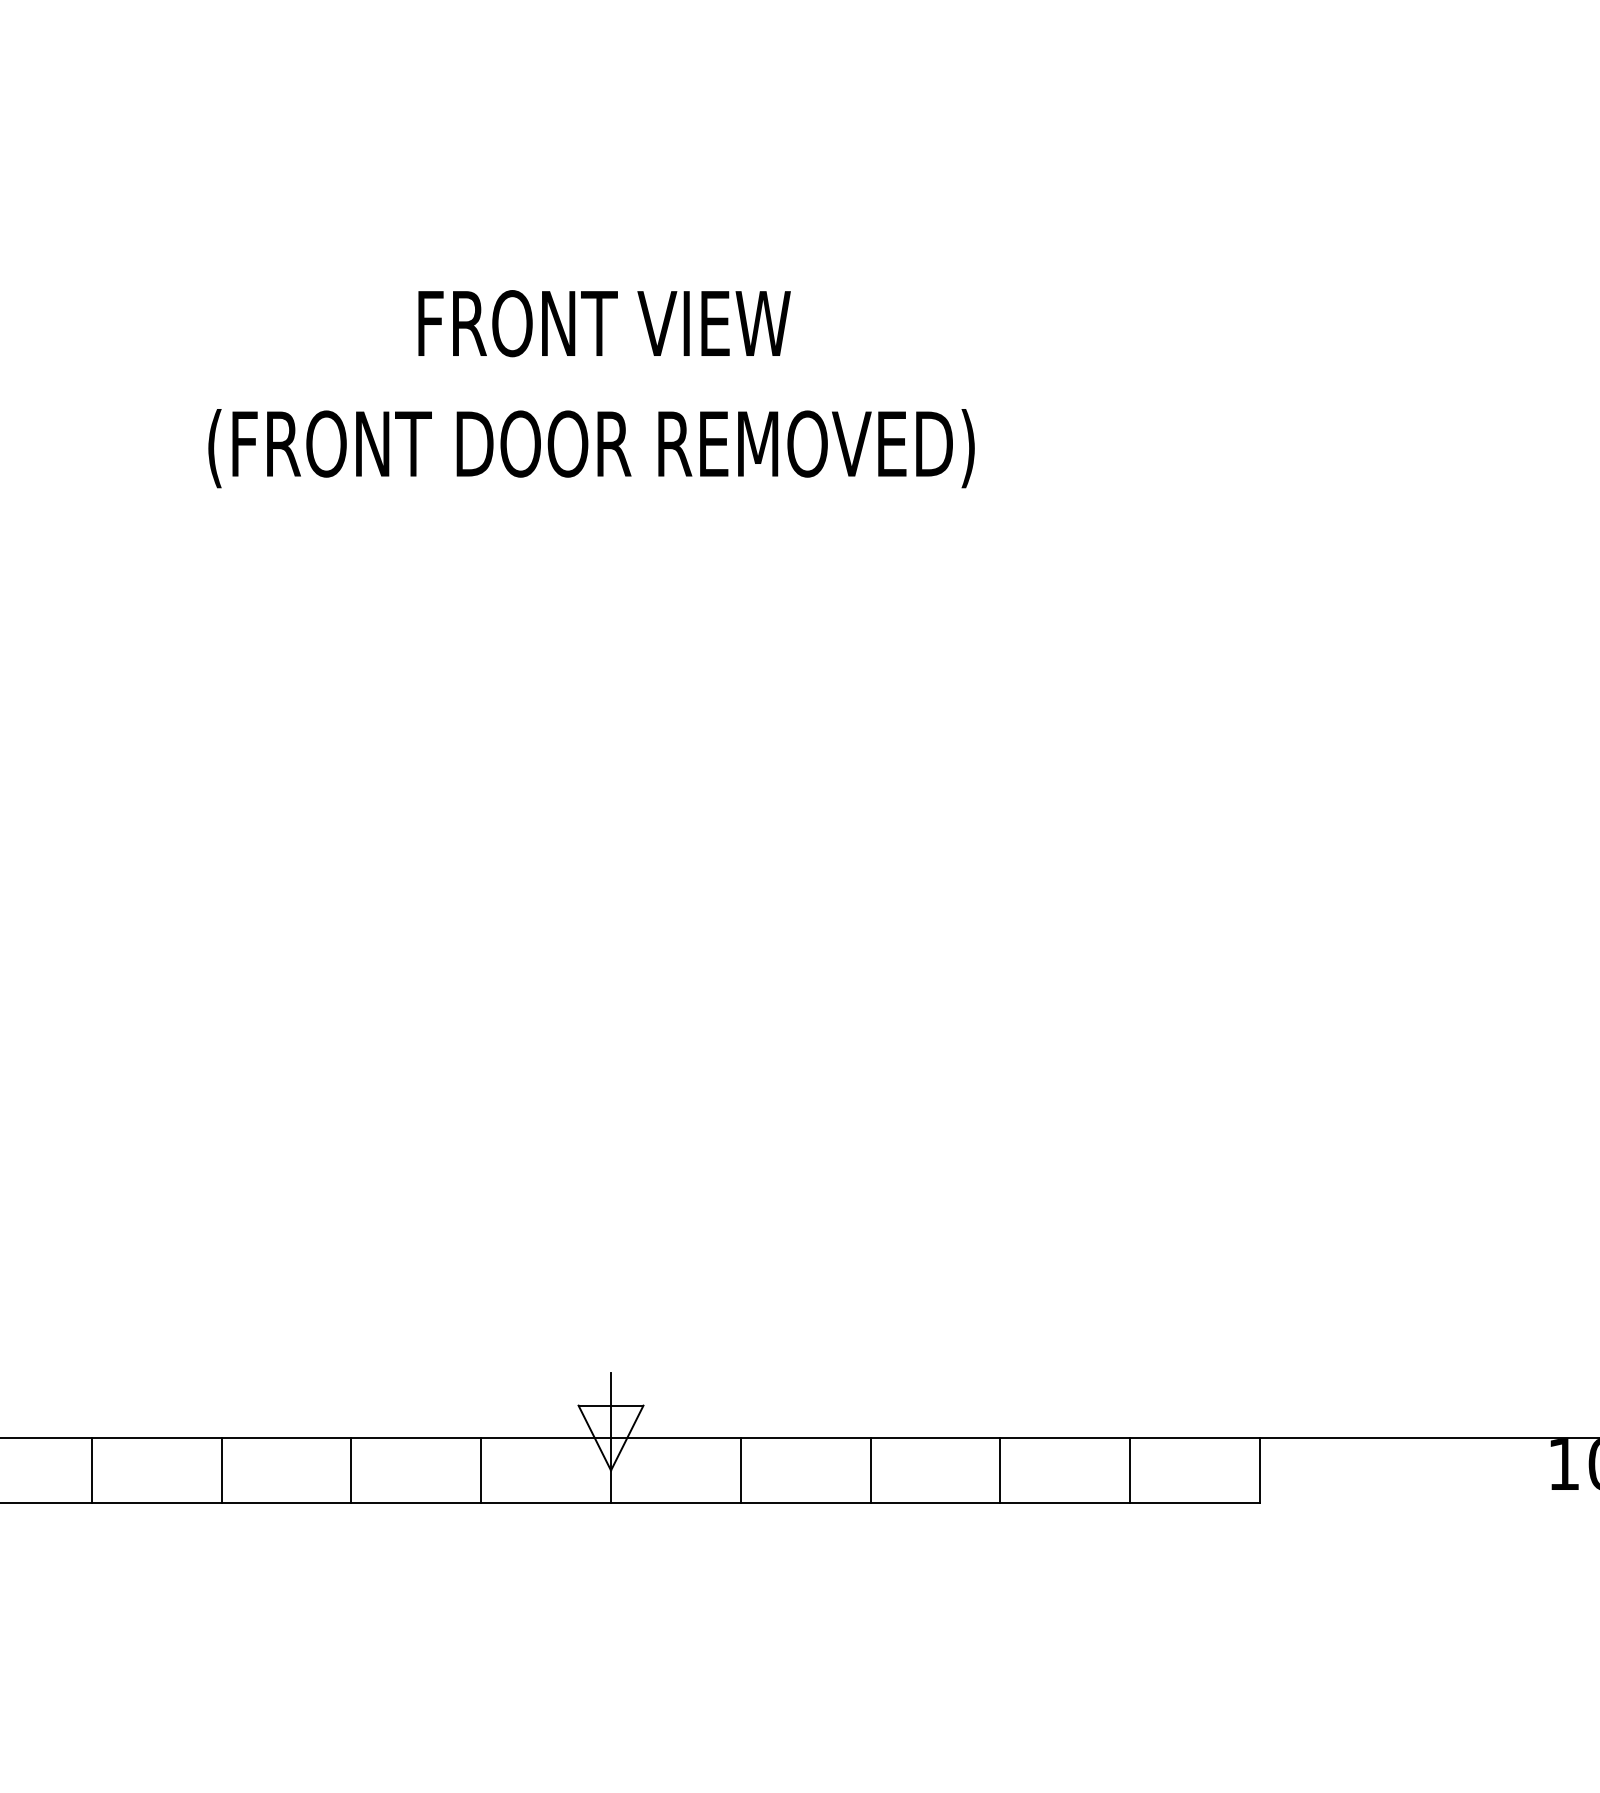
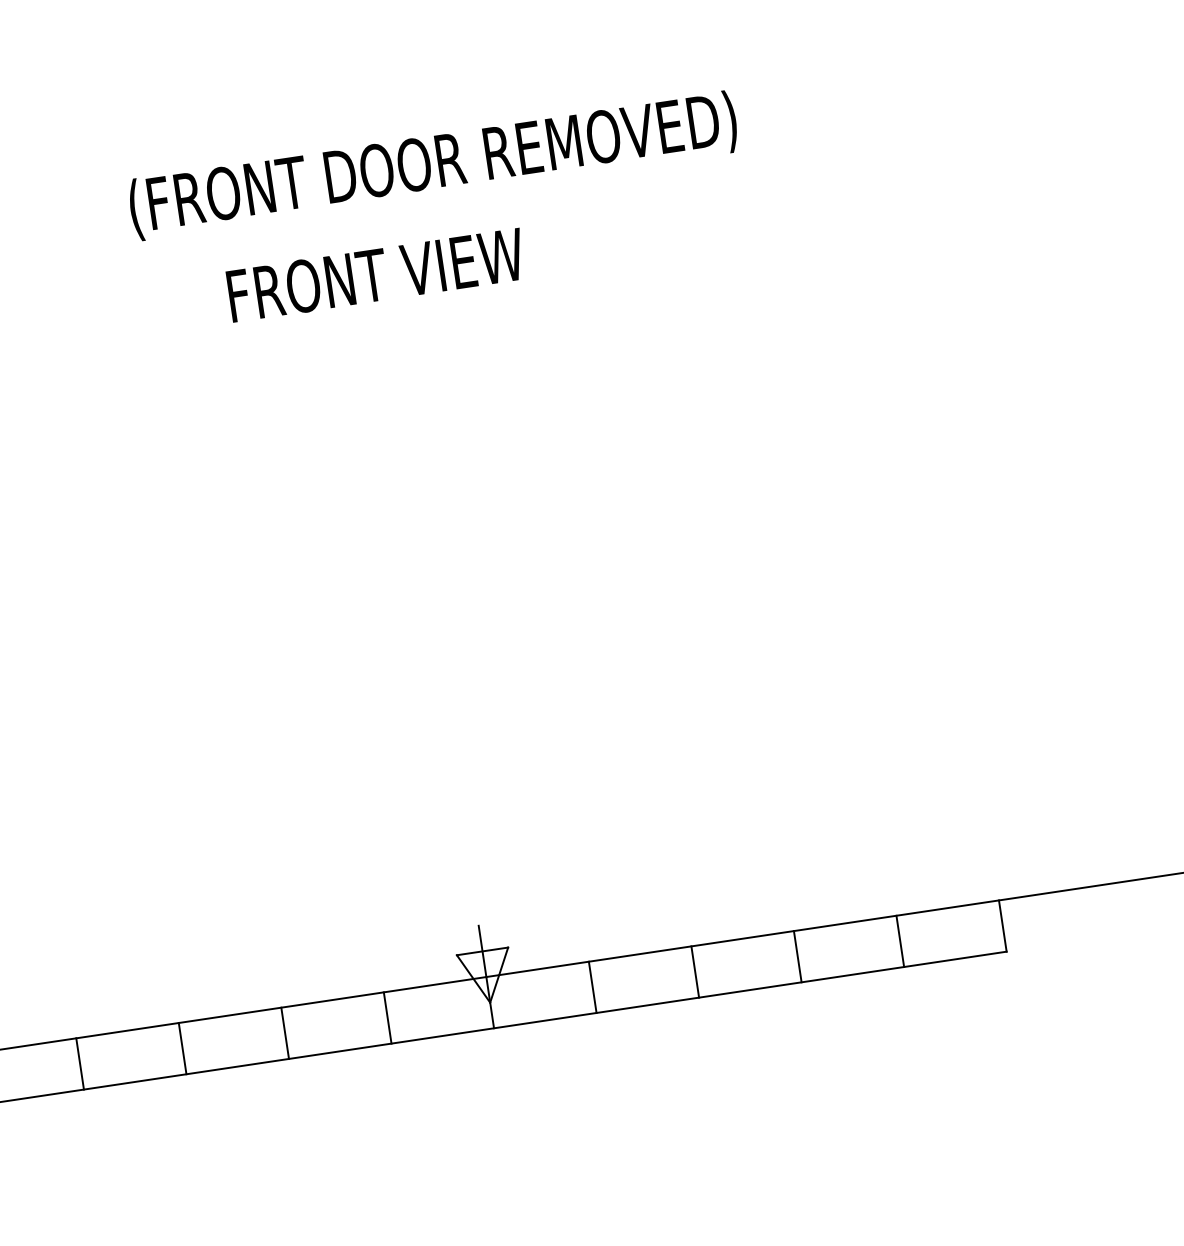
text: (604, 323) -> (376, 275), moved
text: (591, 448) -> (433, 165), moved

